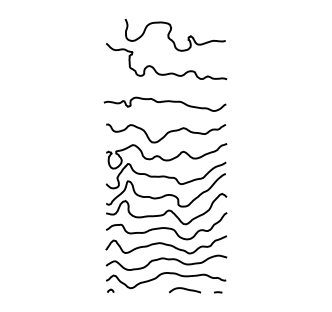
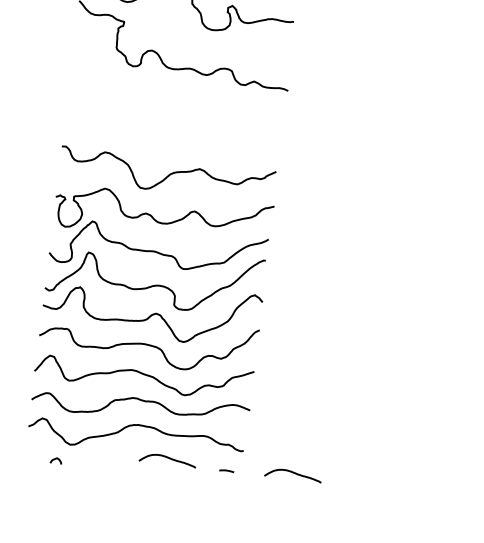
curve: (164, 102) -> (171, 119), removed
curve: (254, 289) -> (292, 473), added
curve: (110, 290) -> (55, 459), moved

